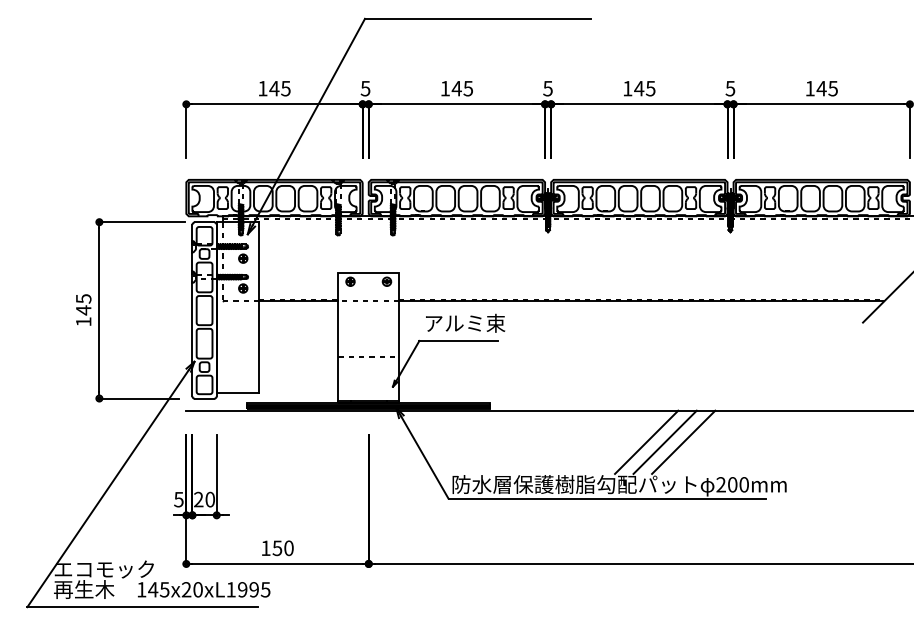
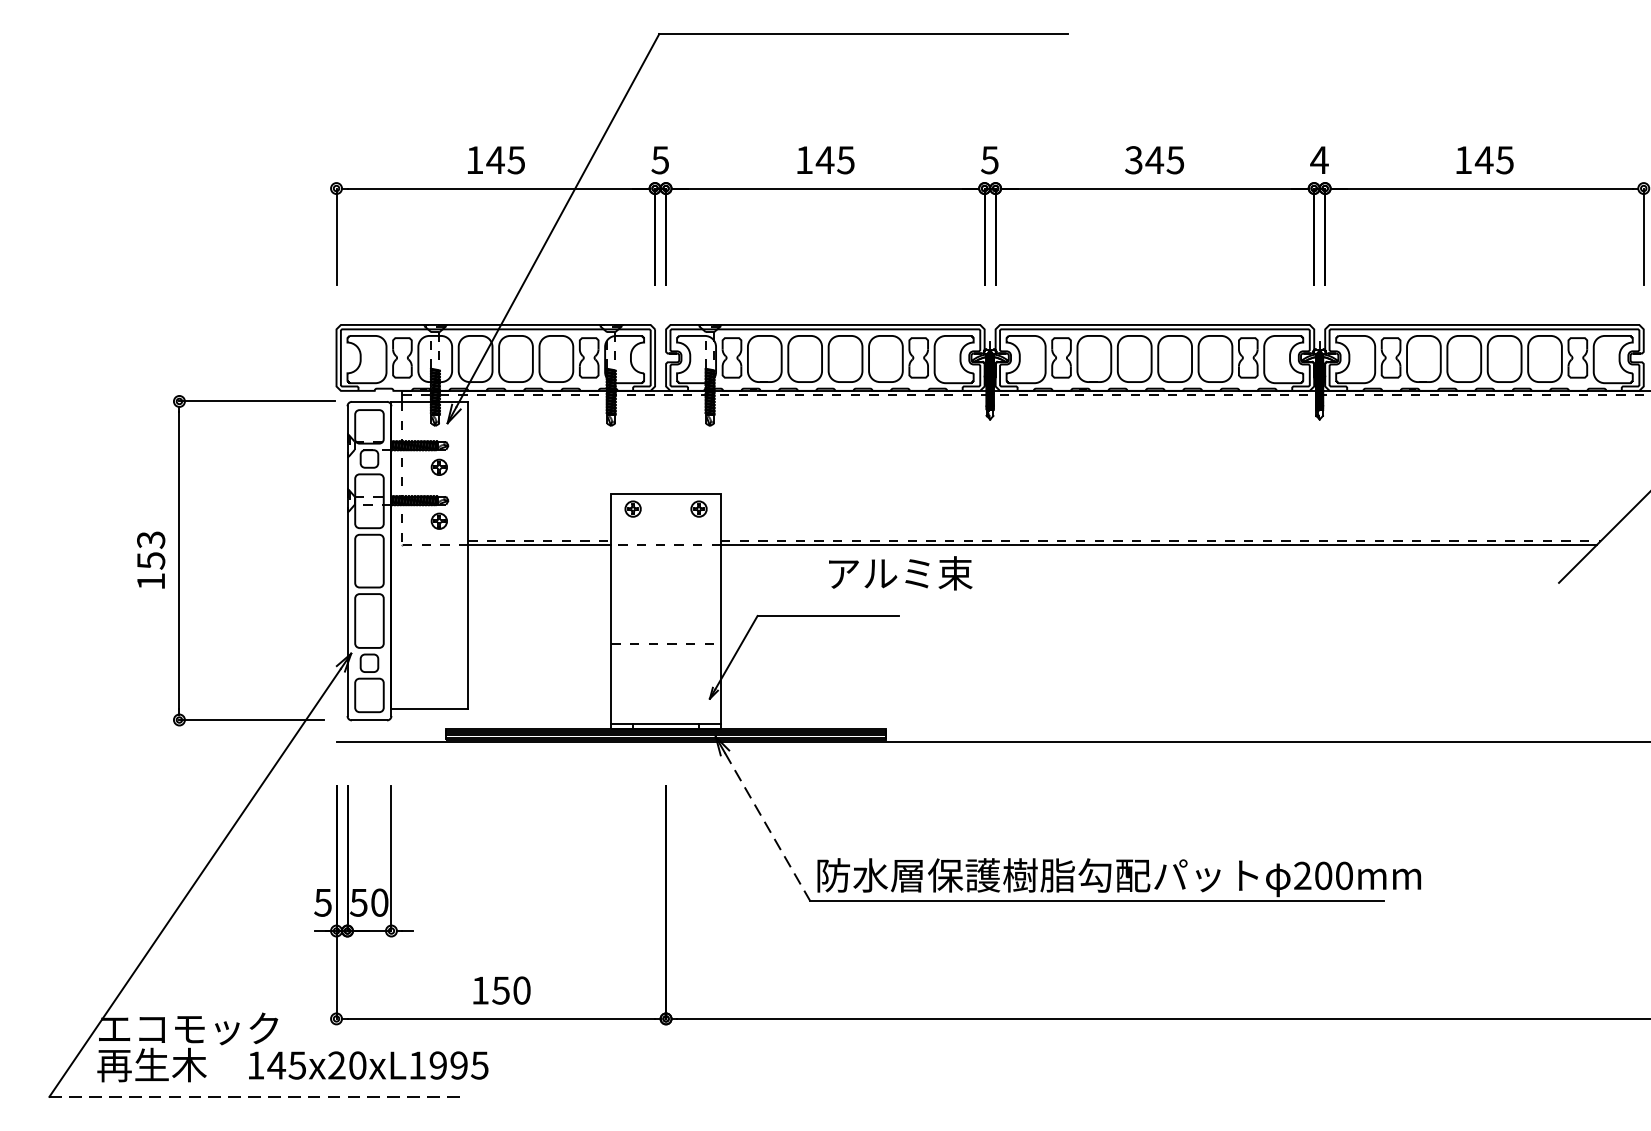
text: (627, 88) -> (1133, 159), 145 -> 345
text: (730, 88) -> (1319, 159), 5 -> 4
text: (83, 304) -> (150, 550), 145 -> 153
text: (465, 322) -> (900, 571), moved
line: (646, 441) -> (1167, 797), removed
line: (664, 441) -> (1200, 797), removed
line: (683, 441) -> (1234, 797), removed
line: (425, 458) -> (768, 828), solid -> dashed
text: (198, 499) -> (358, 902), 20 -> 50
line: (143, 607) -> (259, 1097), solid -> dashed

